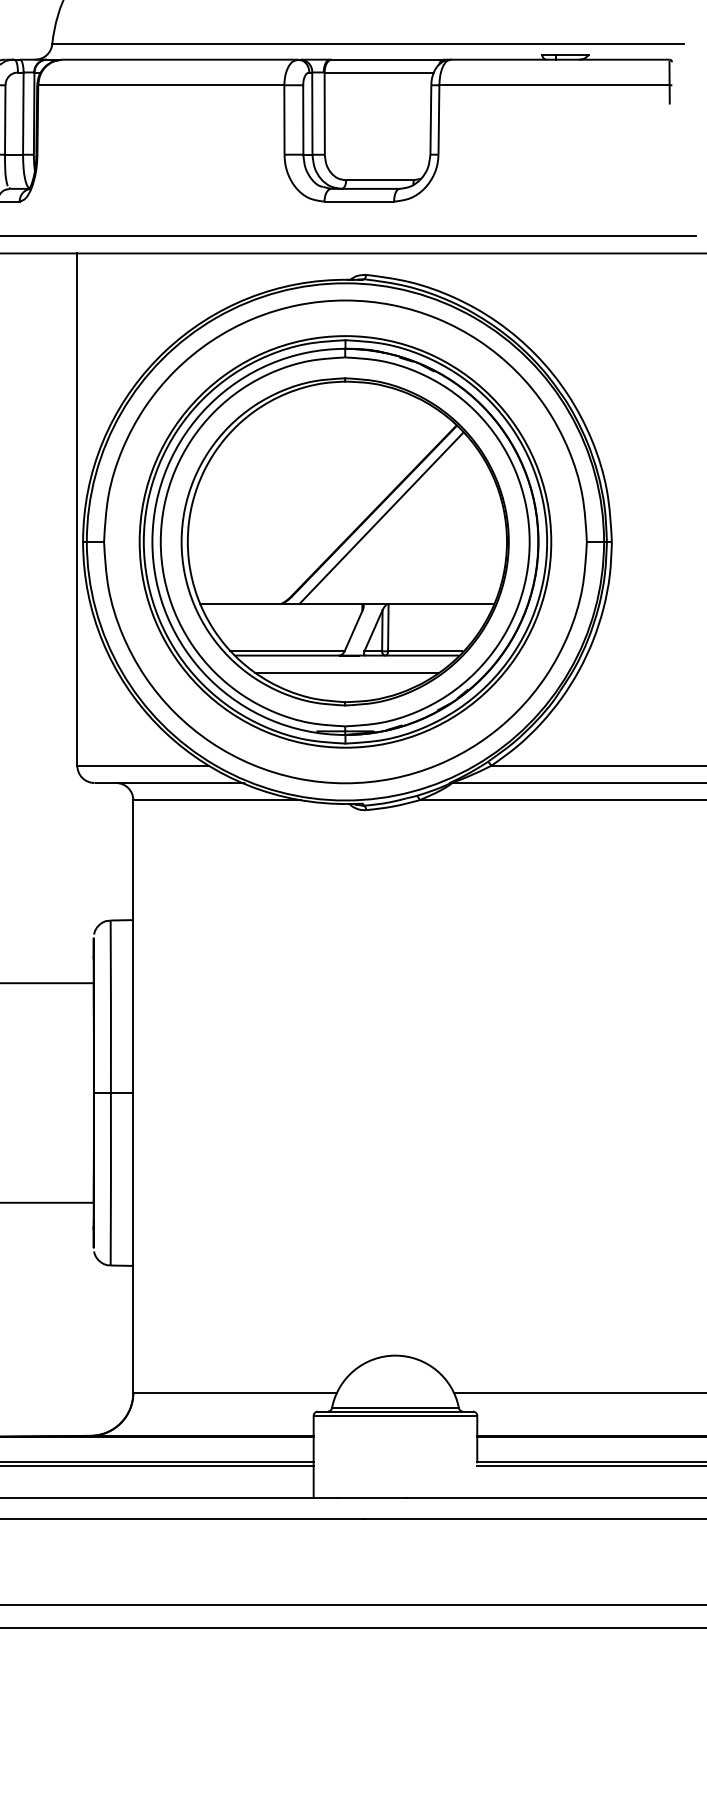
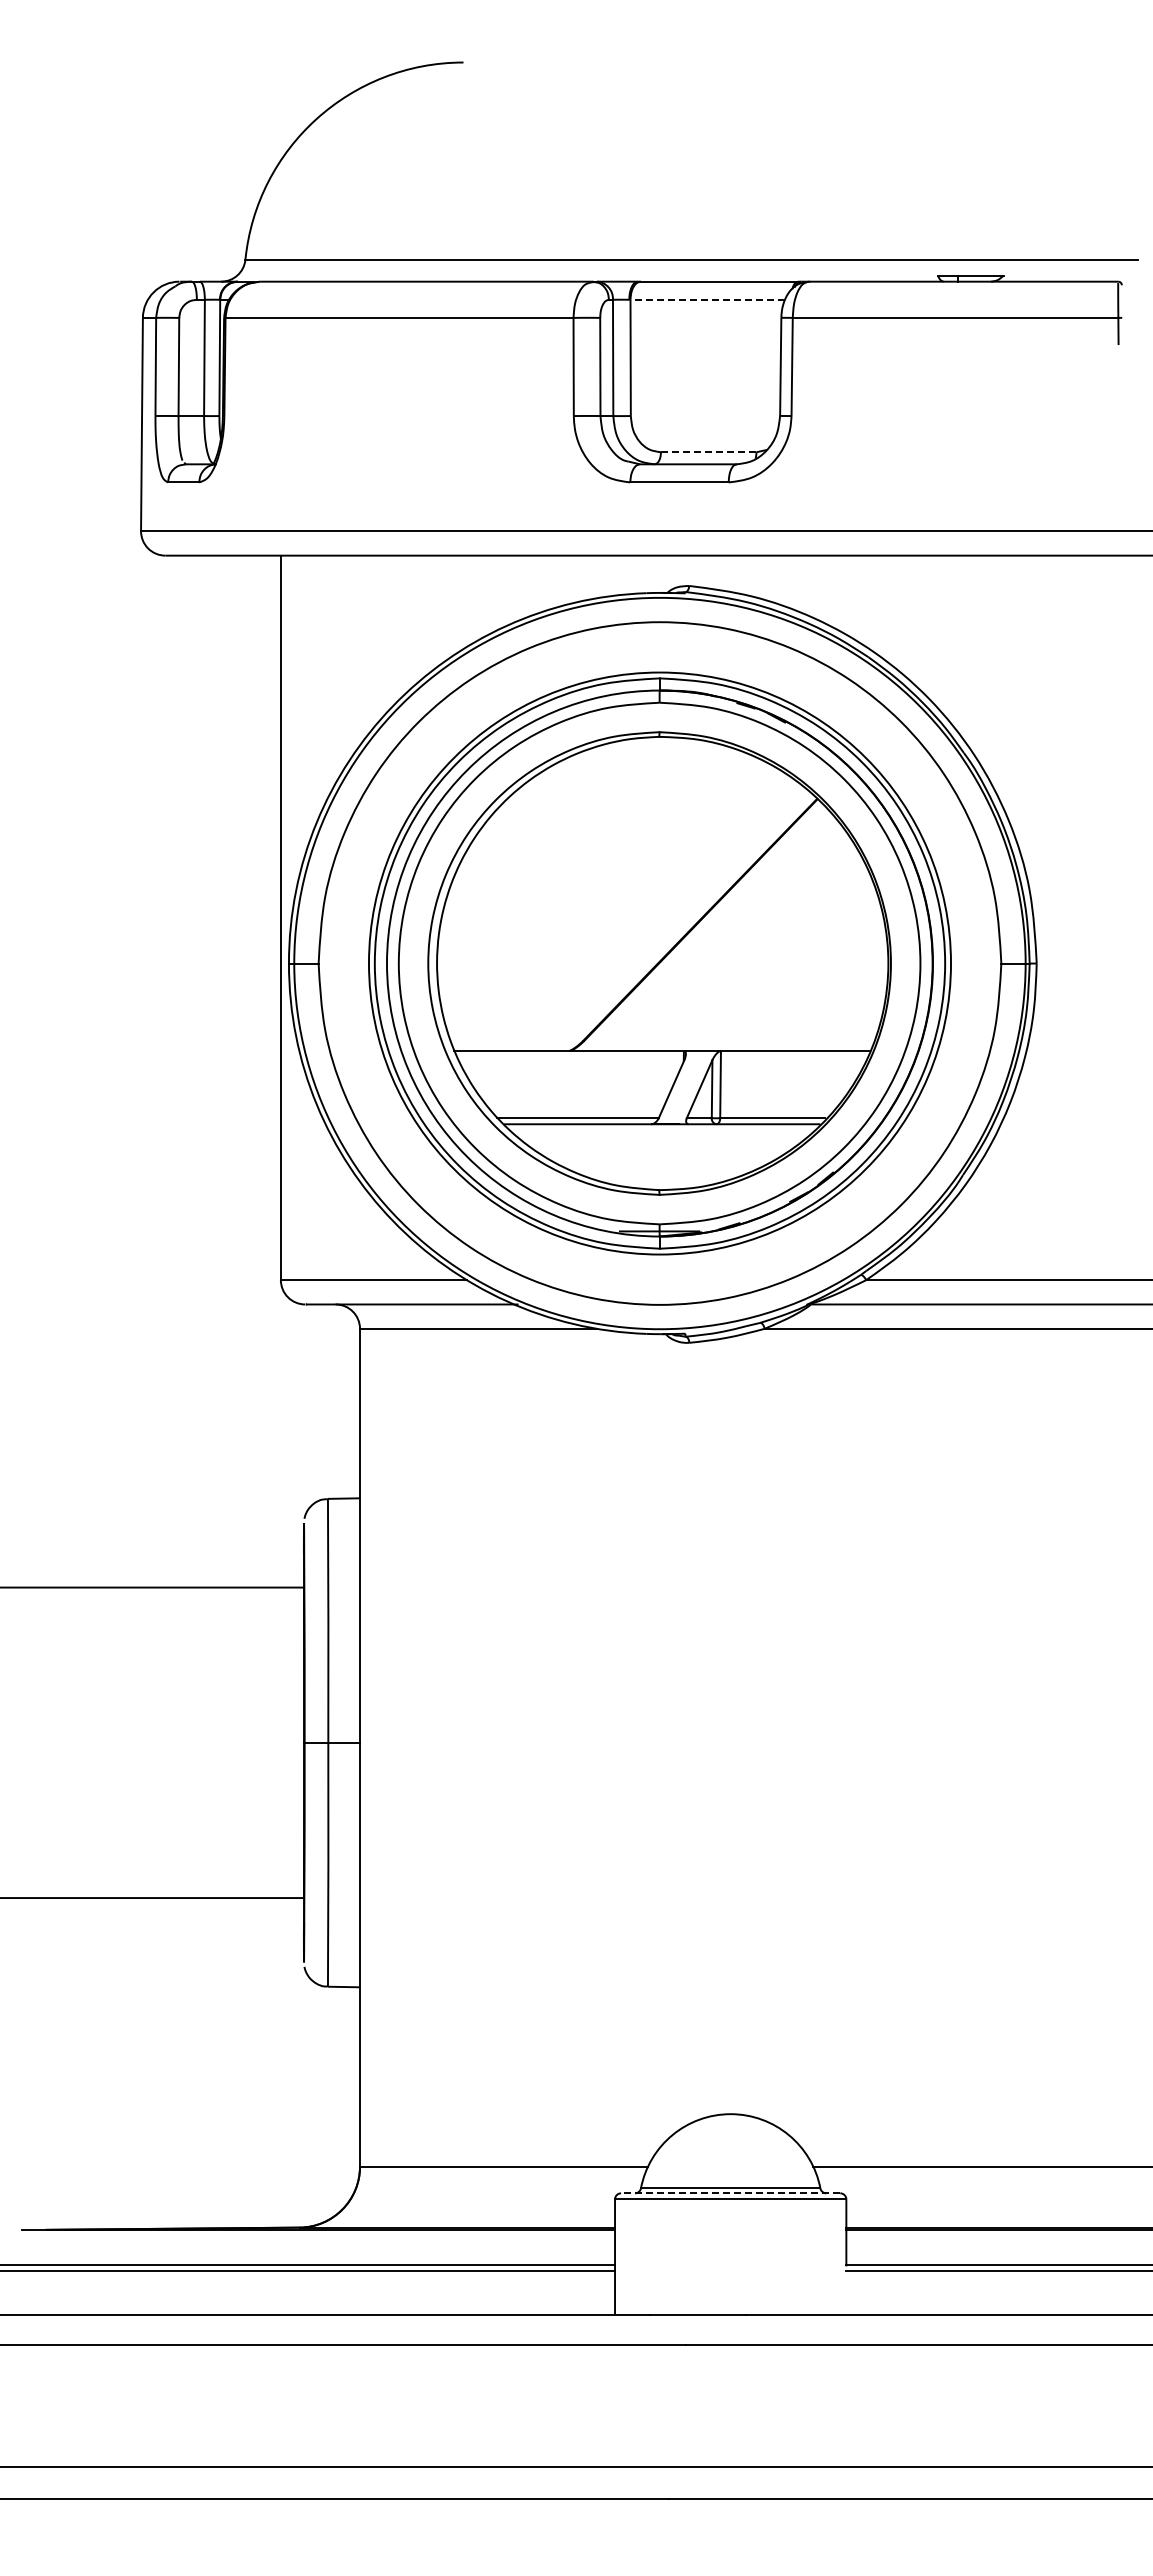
line: (379, 72) -> (707, 299), solid -> dashed
line: (379, 180) -> (708, 452), solid -> dashed
line: (381, 518) -> (710, 930), removed
line: (345, 672) -> (660, 1148), removed
line: (395, 1411) -> (730, 2193), solid -> dashed

